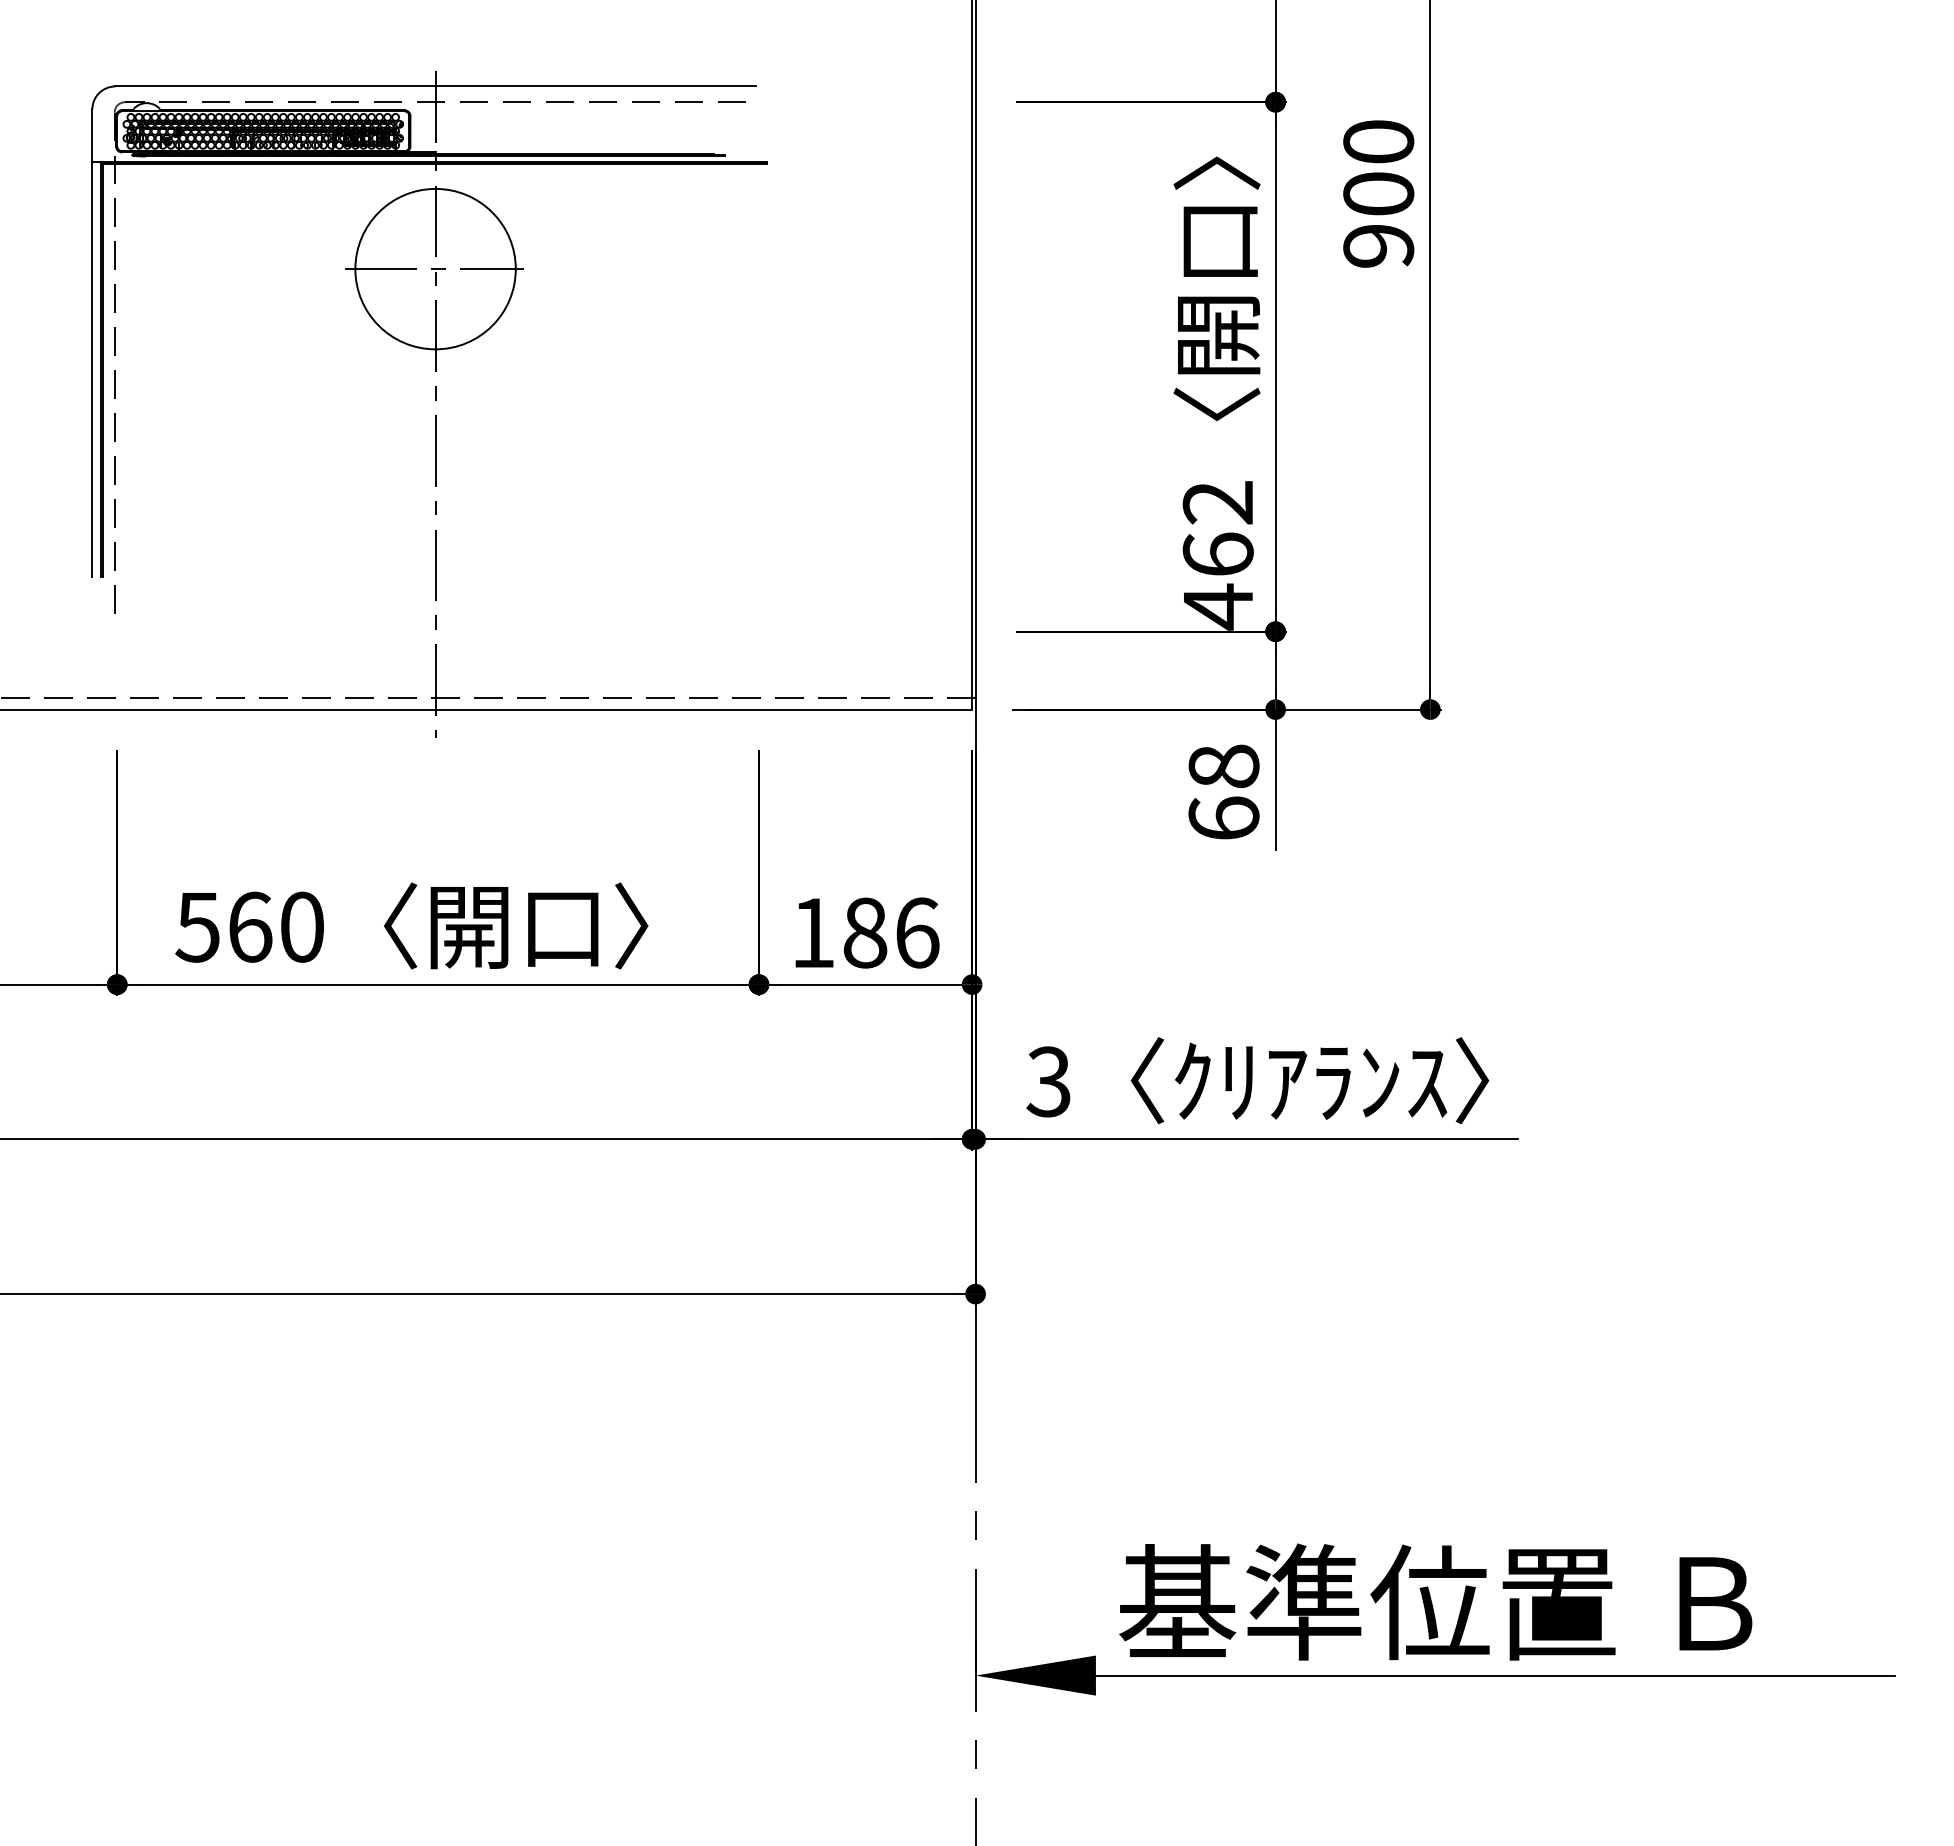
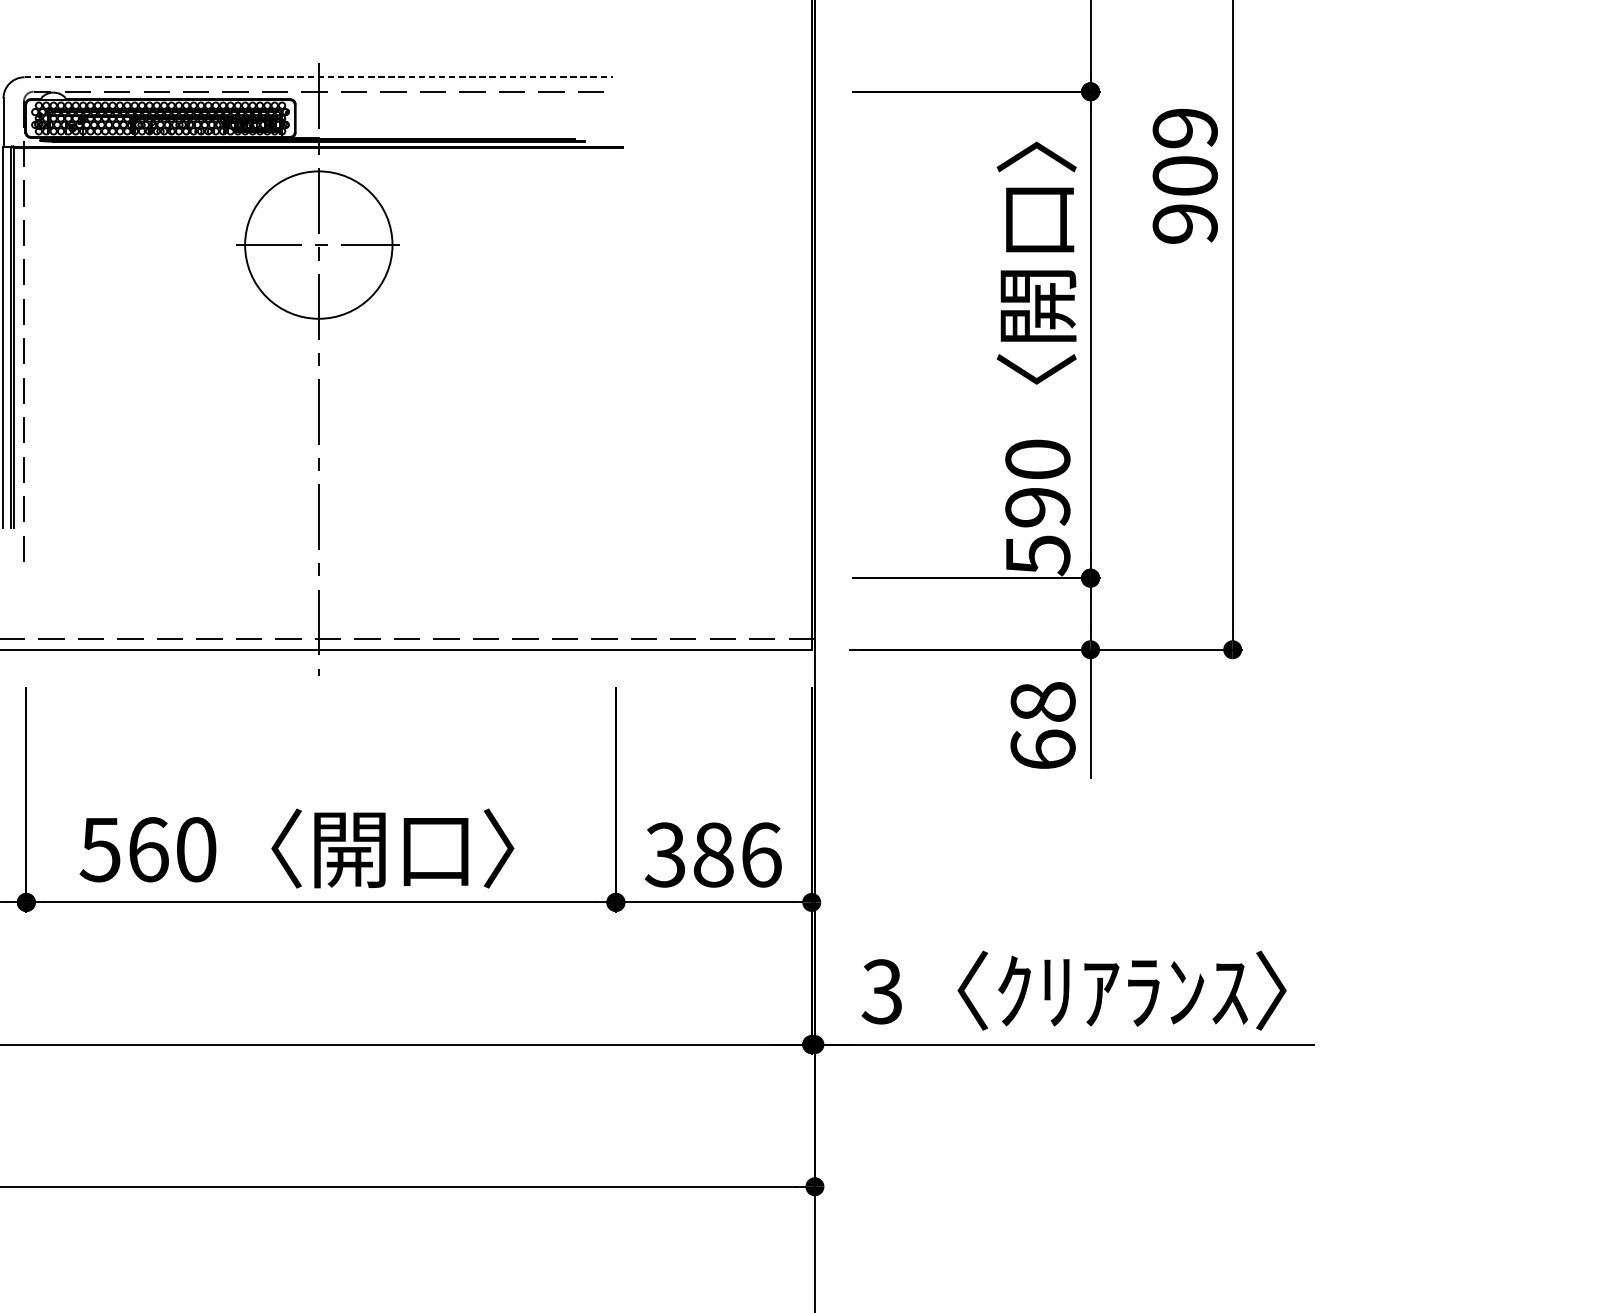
line: (436, 86) -> (319, 77), solid -> dashed
text: (1378, 141) -> (1185, 127), 900 -> 909
text: (1217, 555) -> (1037, 508), 462 -> 590
text: (812, 932) -> (665, 854), 186 -> 386

